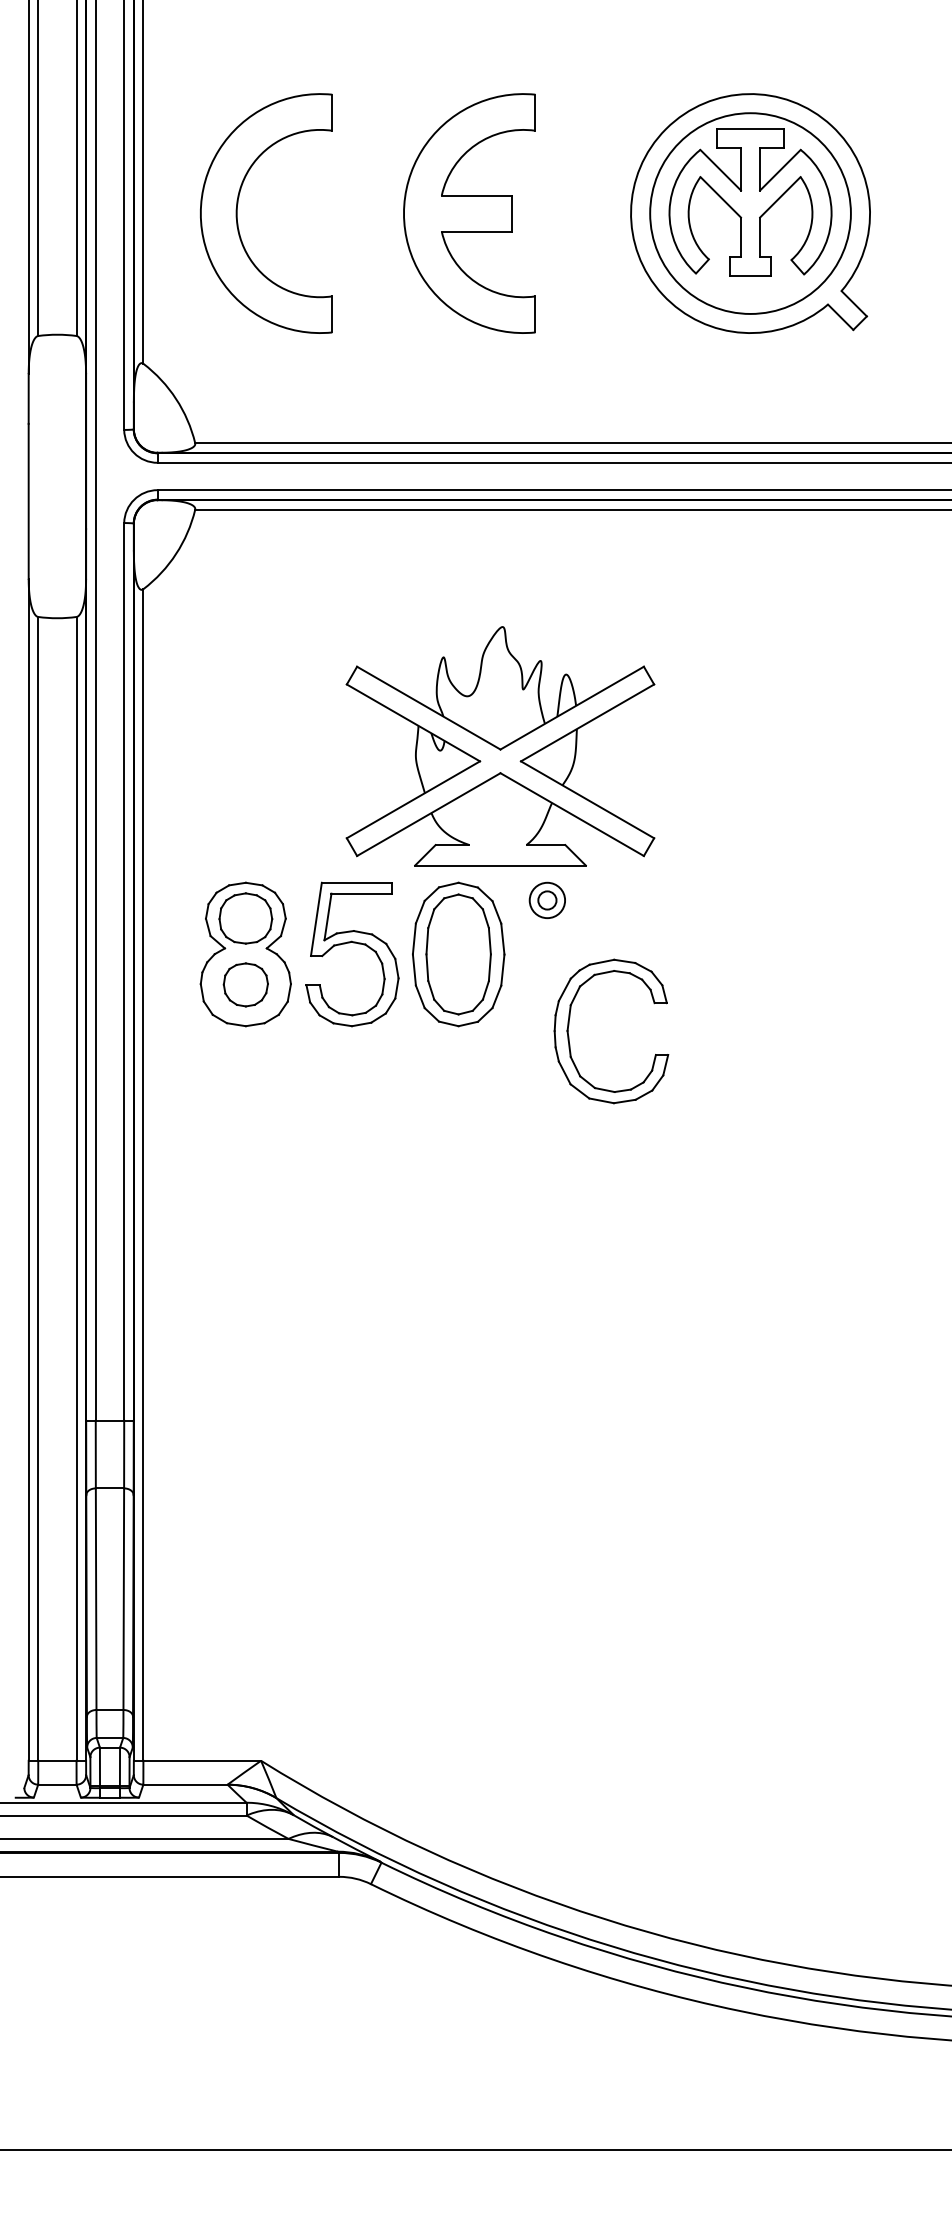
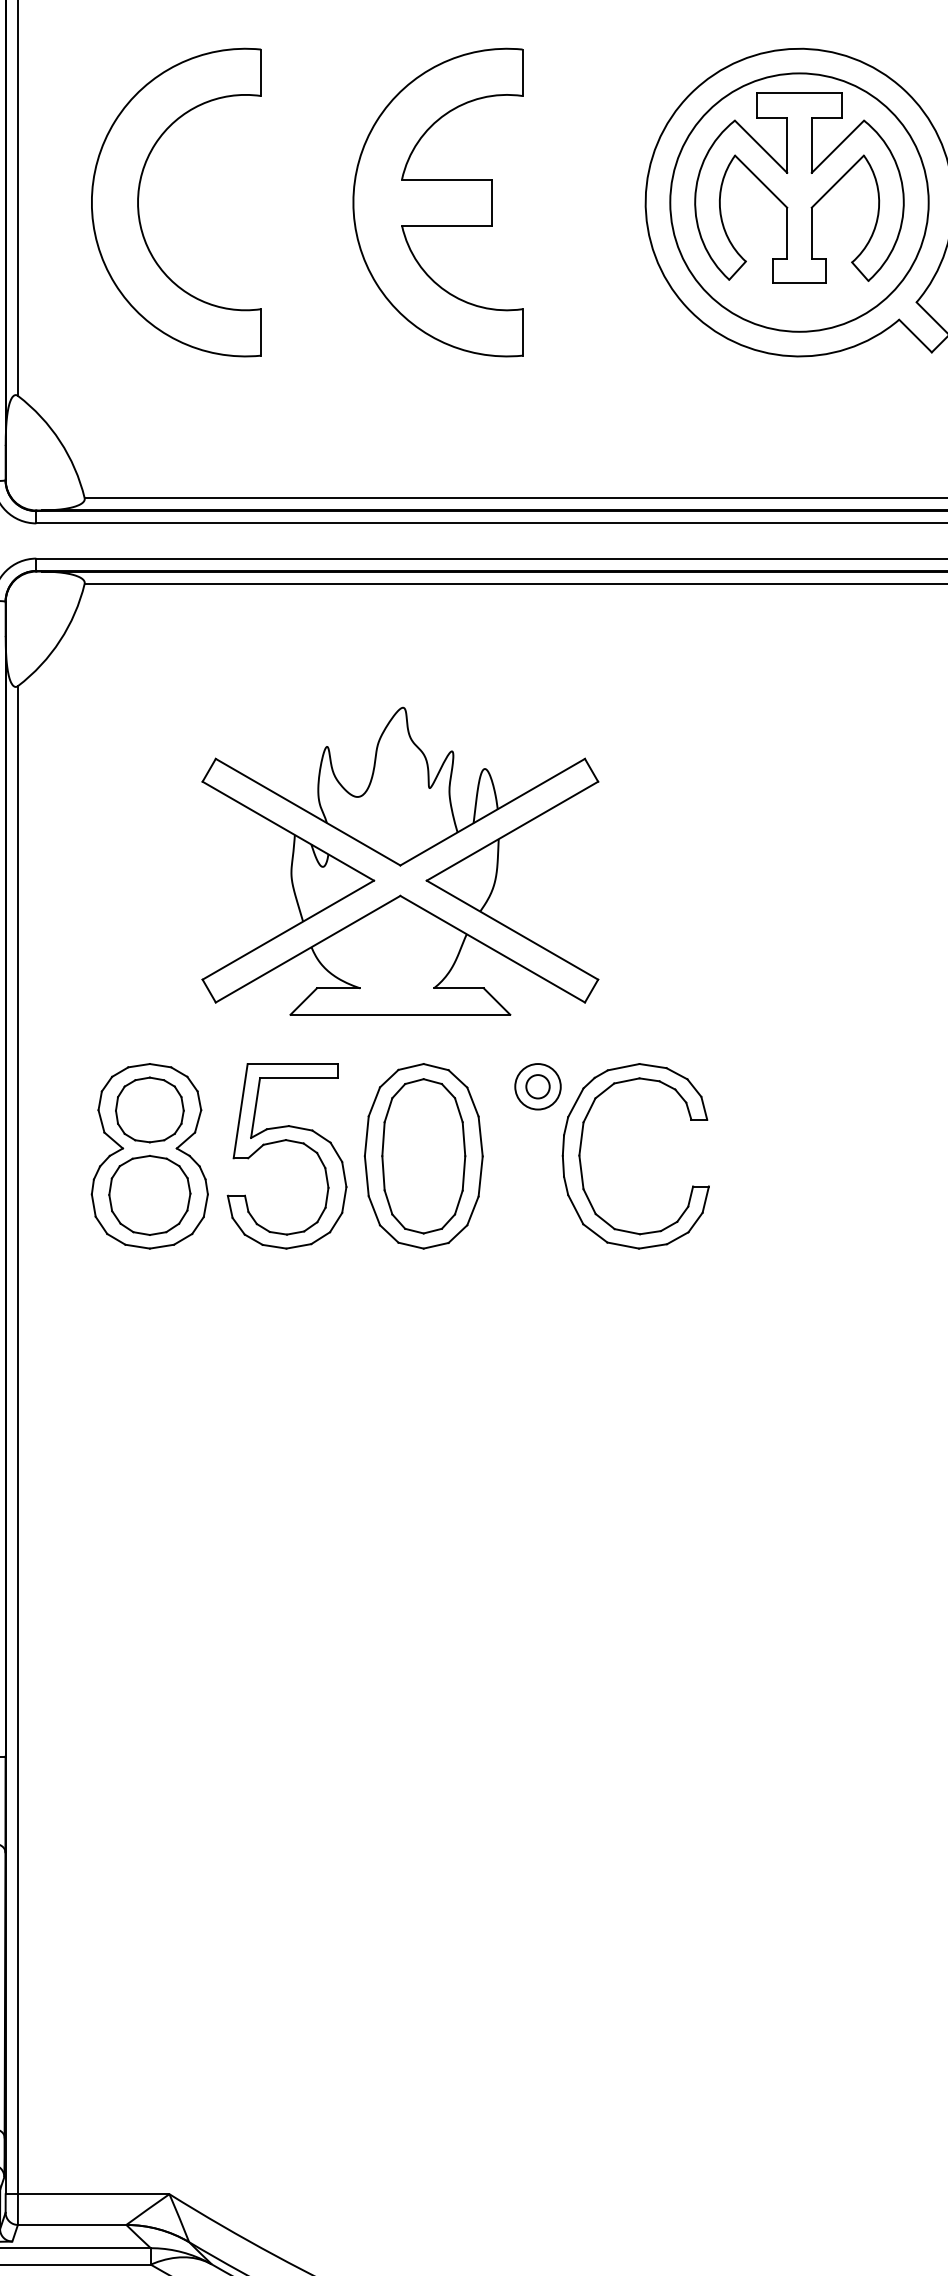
part: (500, 746) -> (400, 861), moved
part: (245, 984) -> (149, 1194), size x1.43
part: (569, 1036) -> (581, 1162), moved

